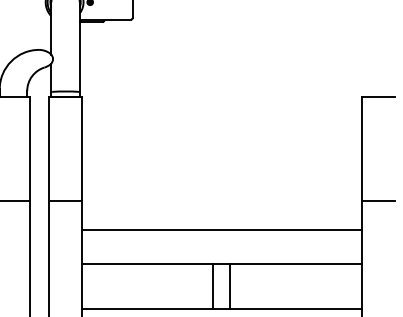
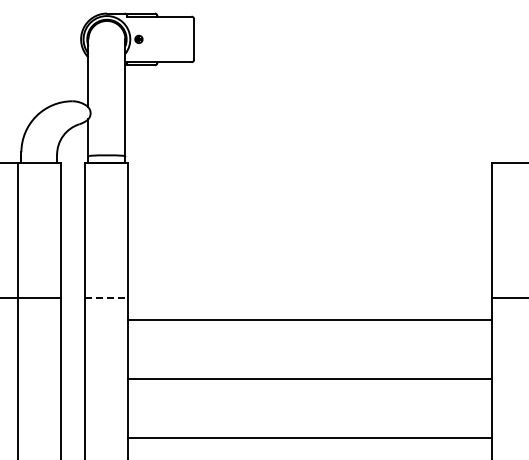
line: (65, 200) -> (106, 297), solid -> dashed
line: (221, 229) -> (309, 319), moved
line: (212, 286) -> (298, 408), removed
line: (230, 286) -> (321, 408), removed

